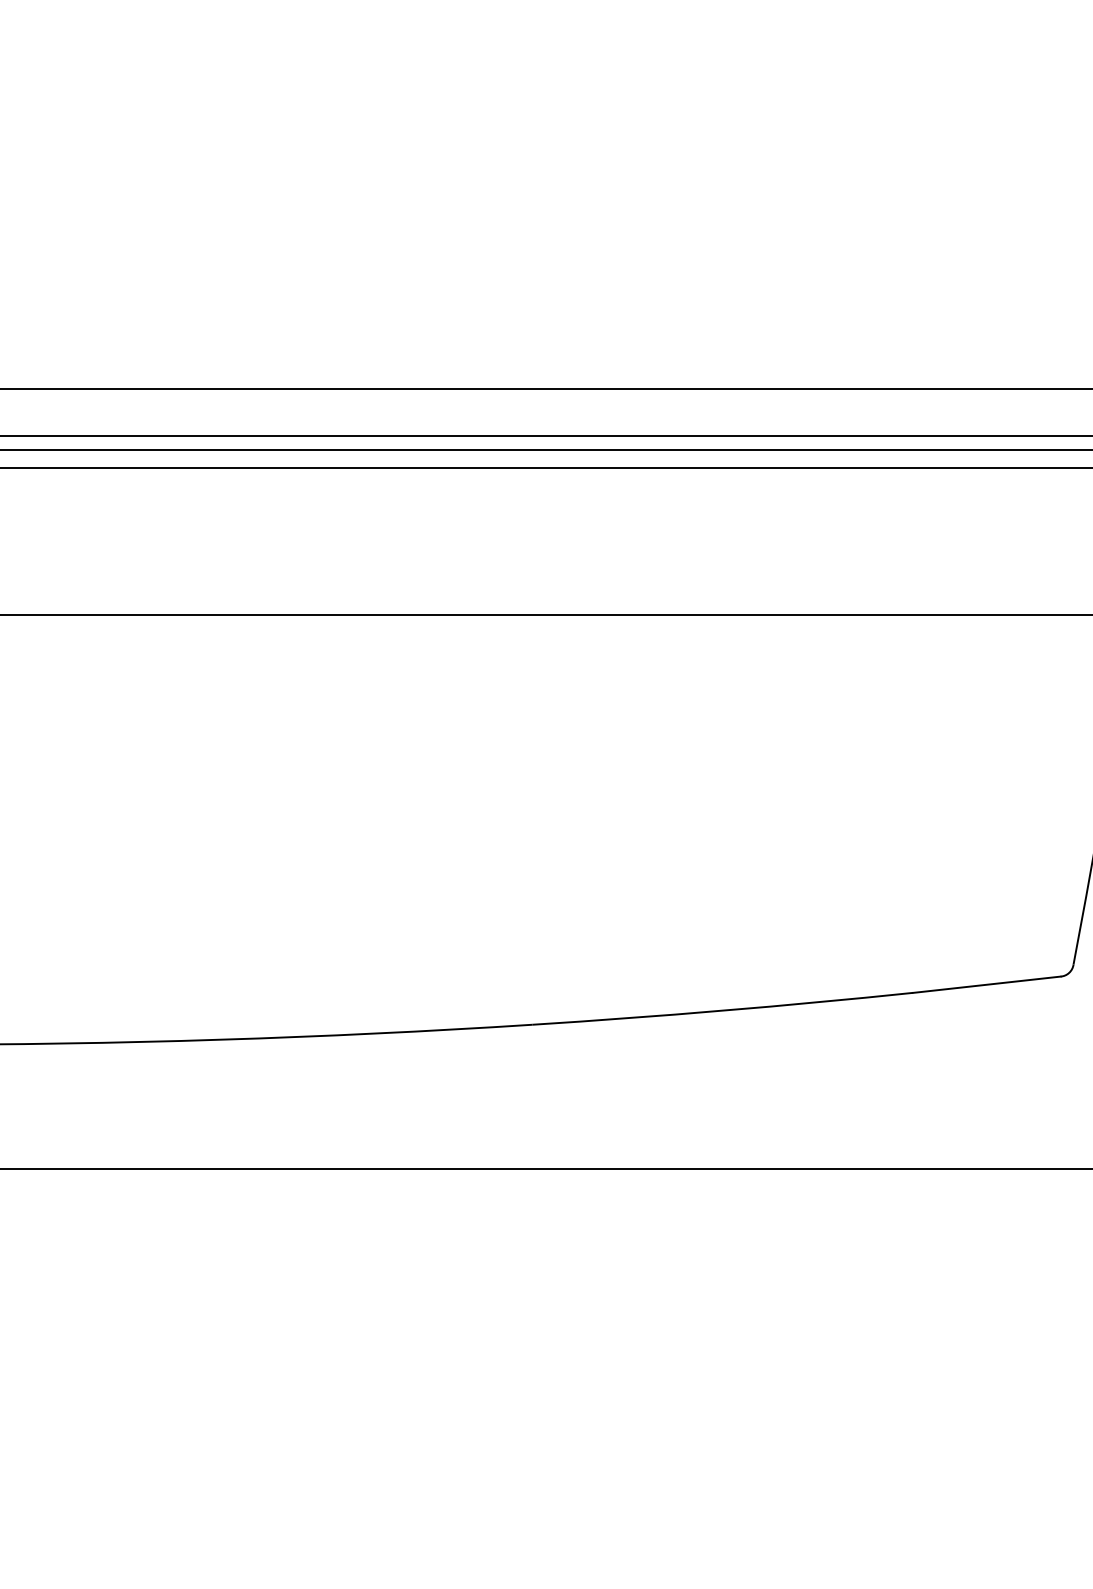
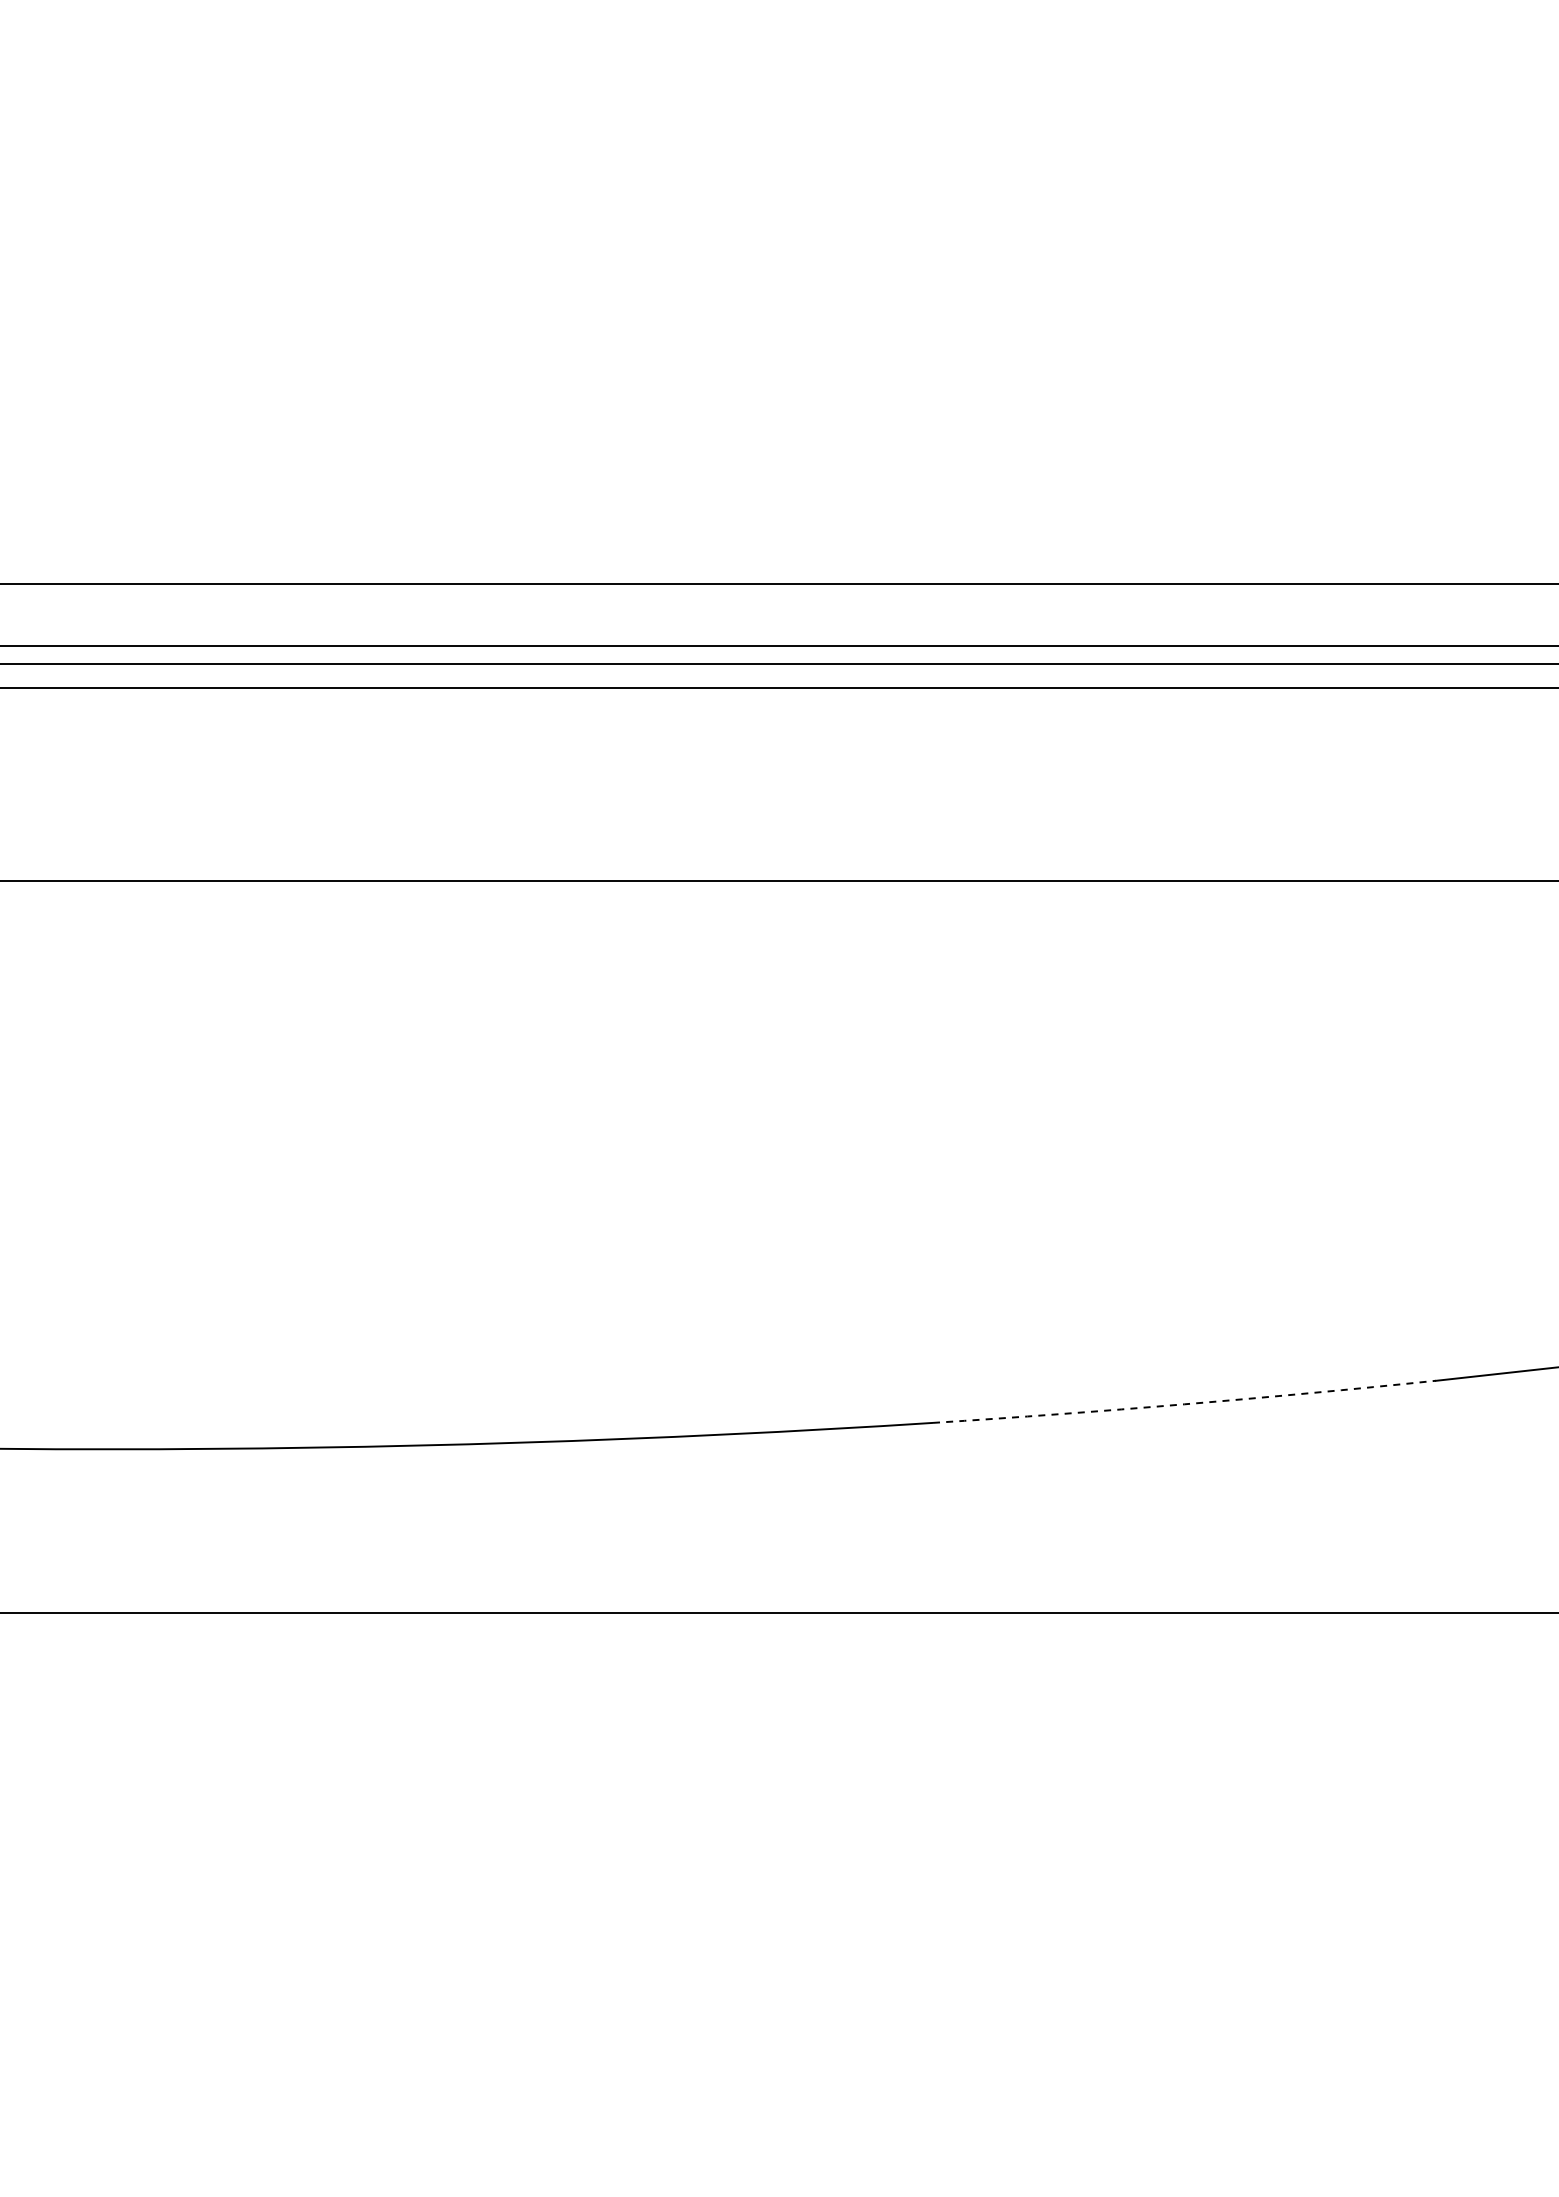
arc: (722, 1010) -> (1184, 1404), solid -> dashed

